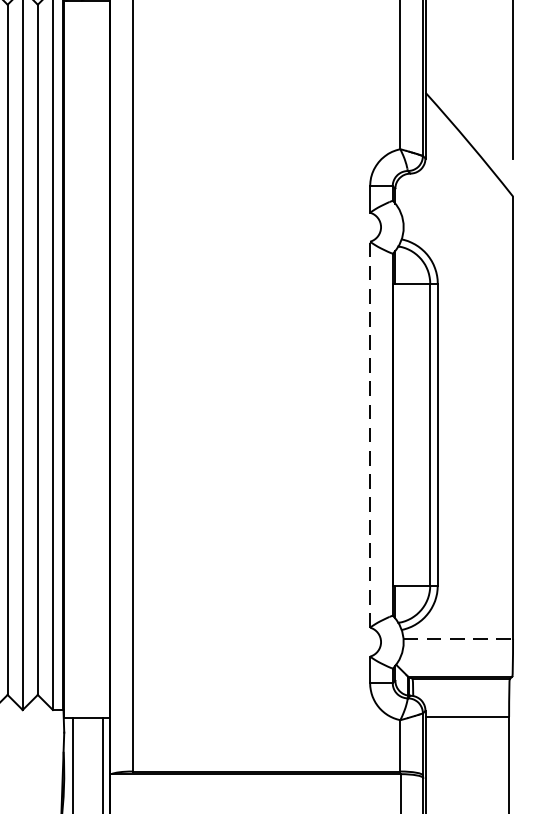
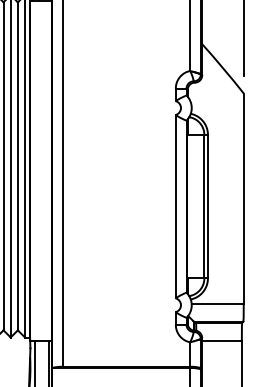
line: (369, 434) -> (175, 206), dashed -> solid
line: (459, 638) -> (218, 303), dashed -> solid

